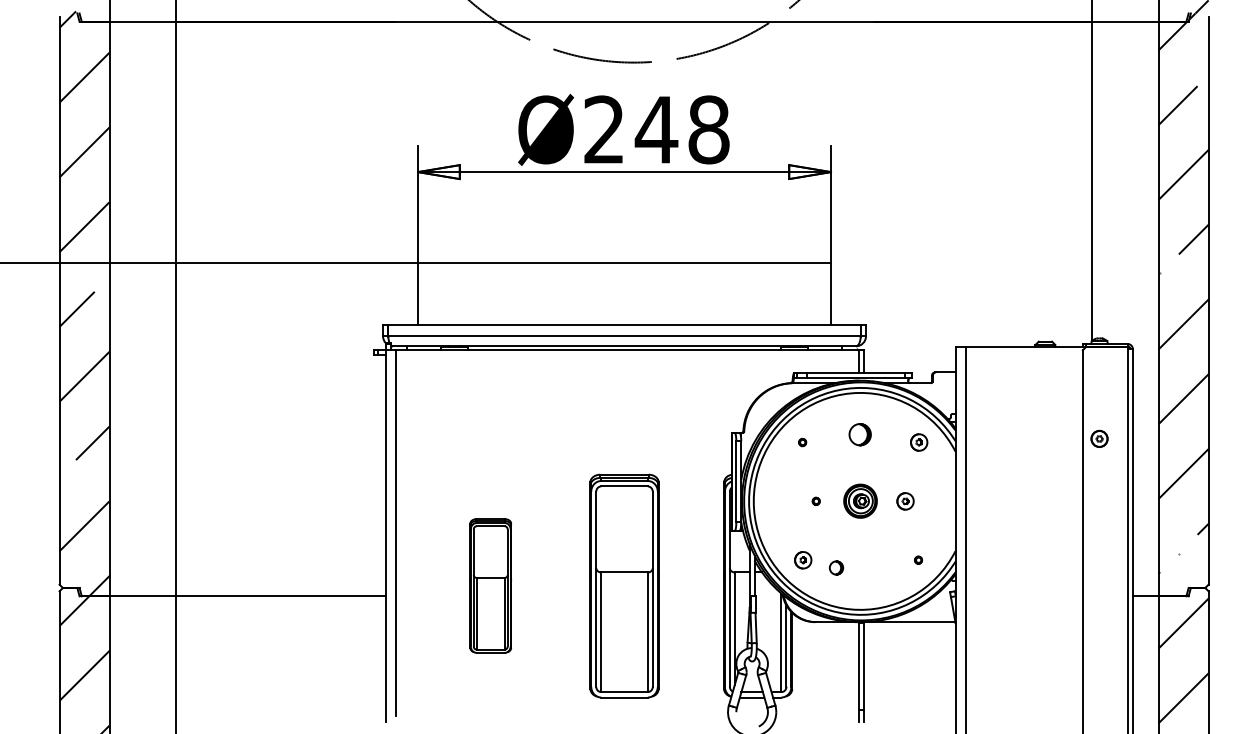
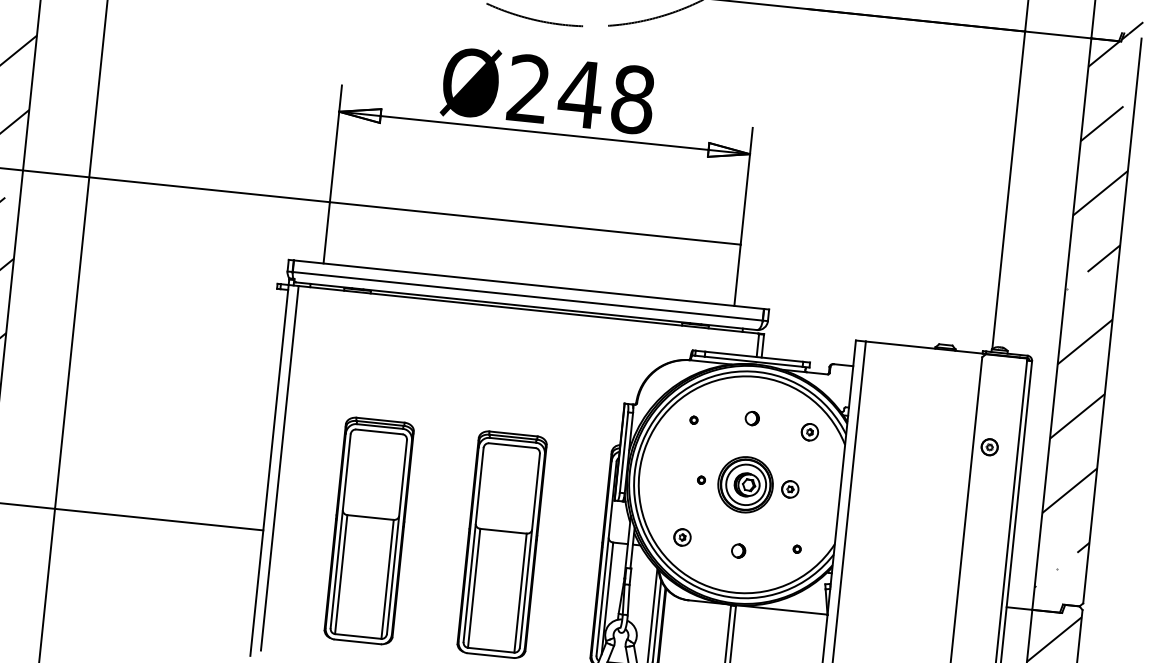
part: (860, 434) -> (752, 418), size x0.62
part: (860, 500) -> (745, 483), size x1.67
part: (836, 567) -> (738, 550), moved
part: (490, 585) -> (368, 530), size x1.67

